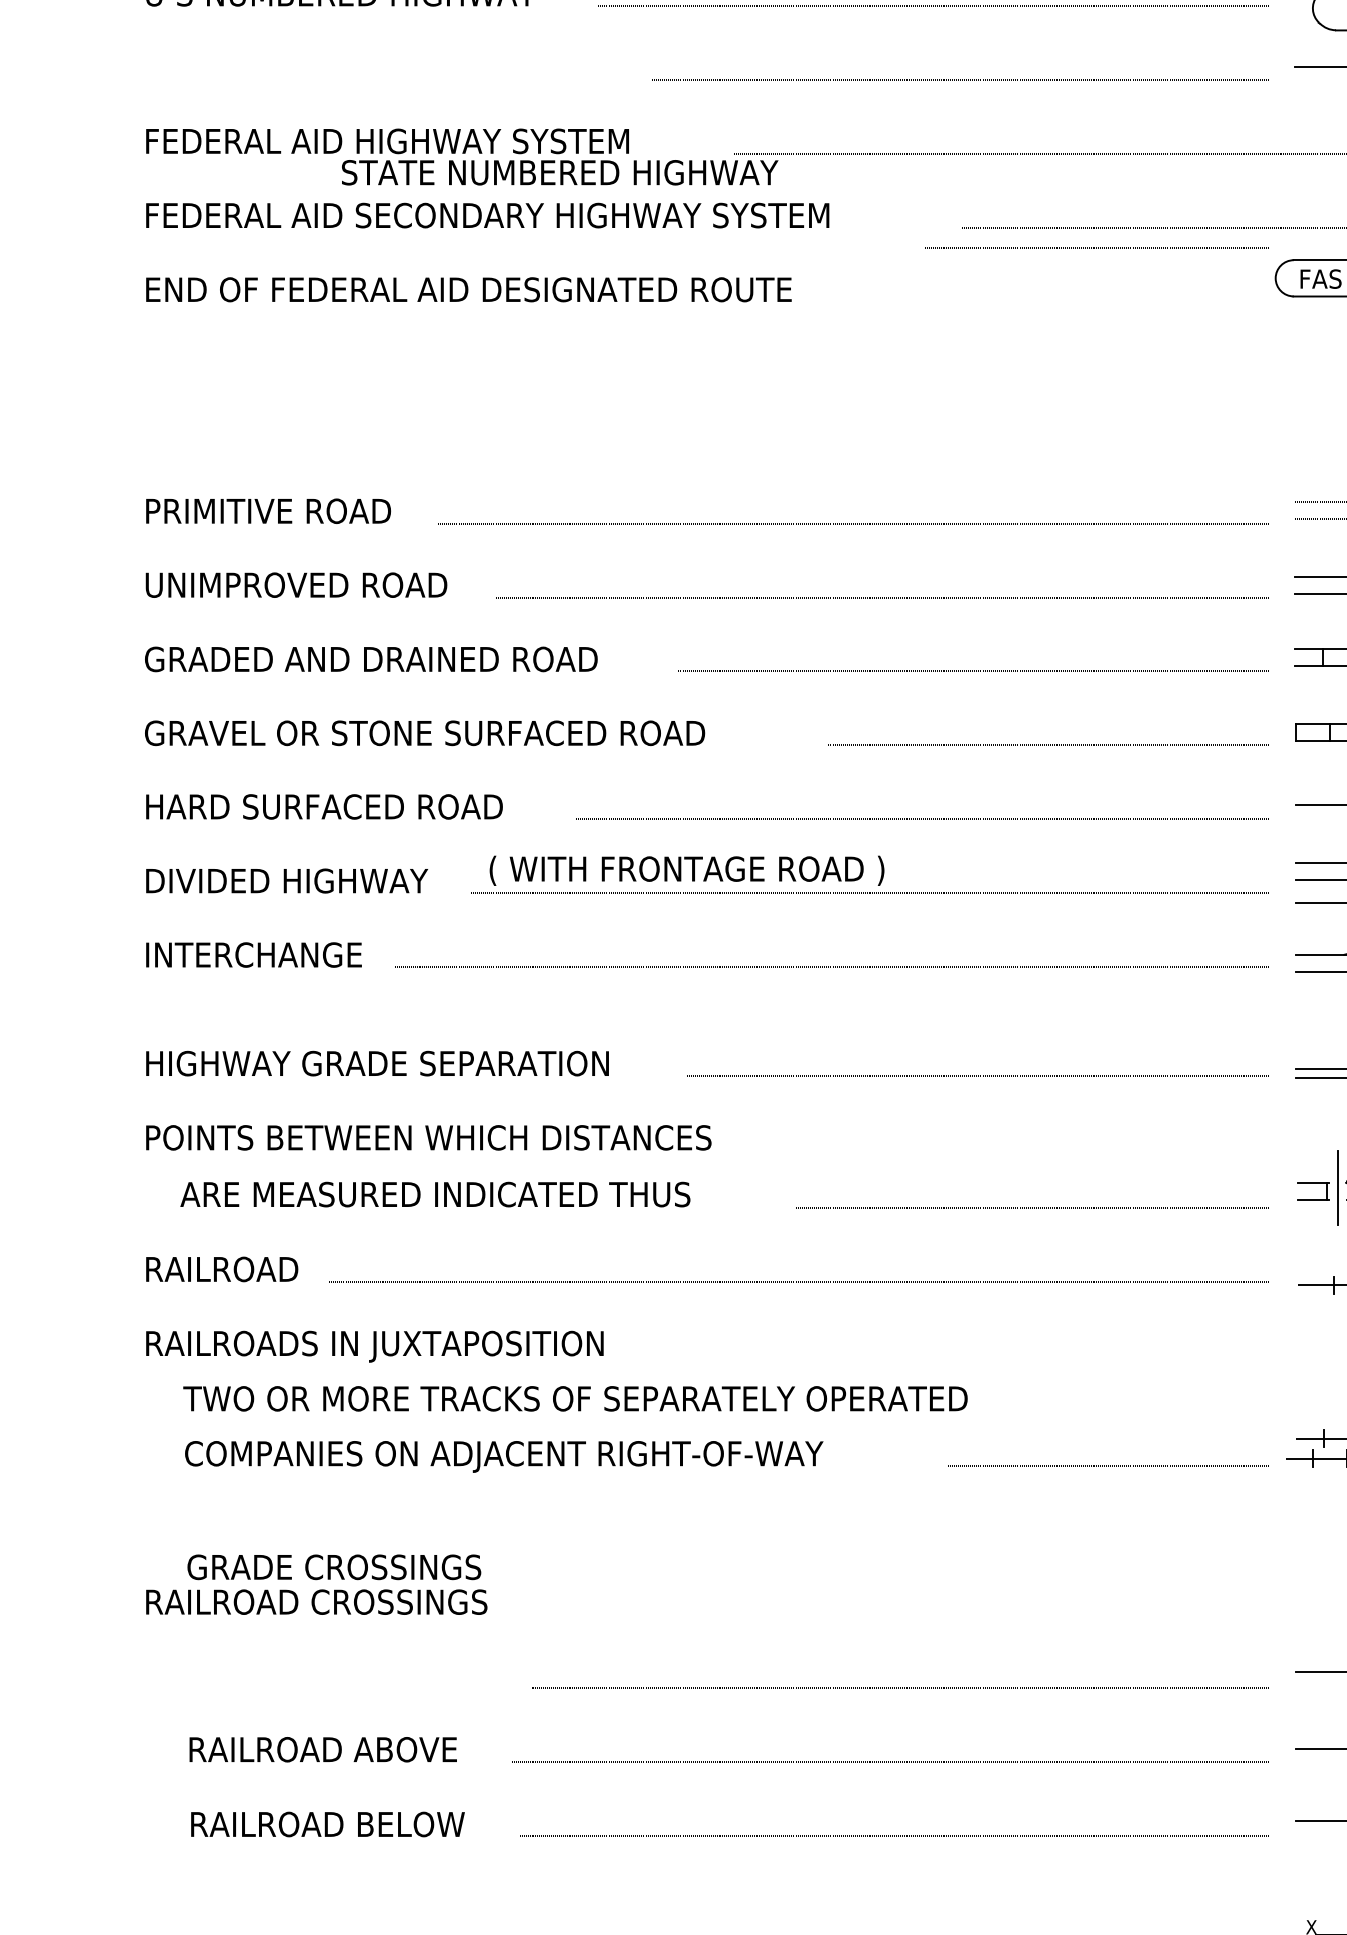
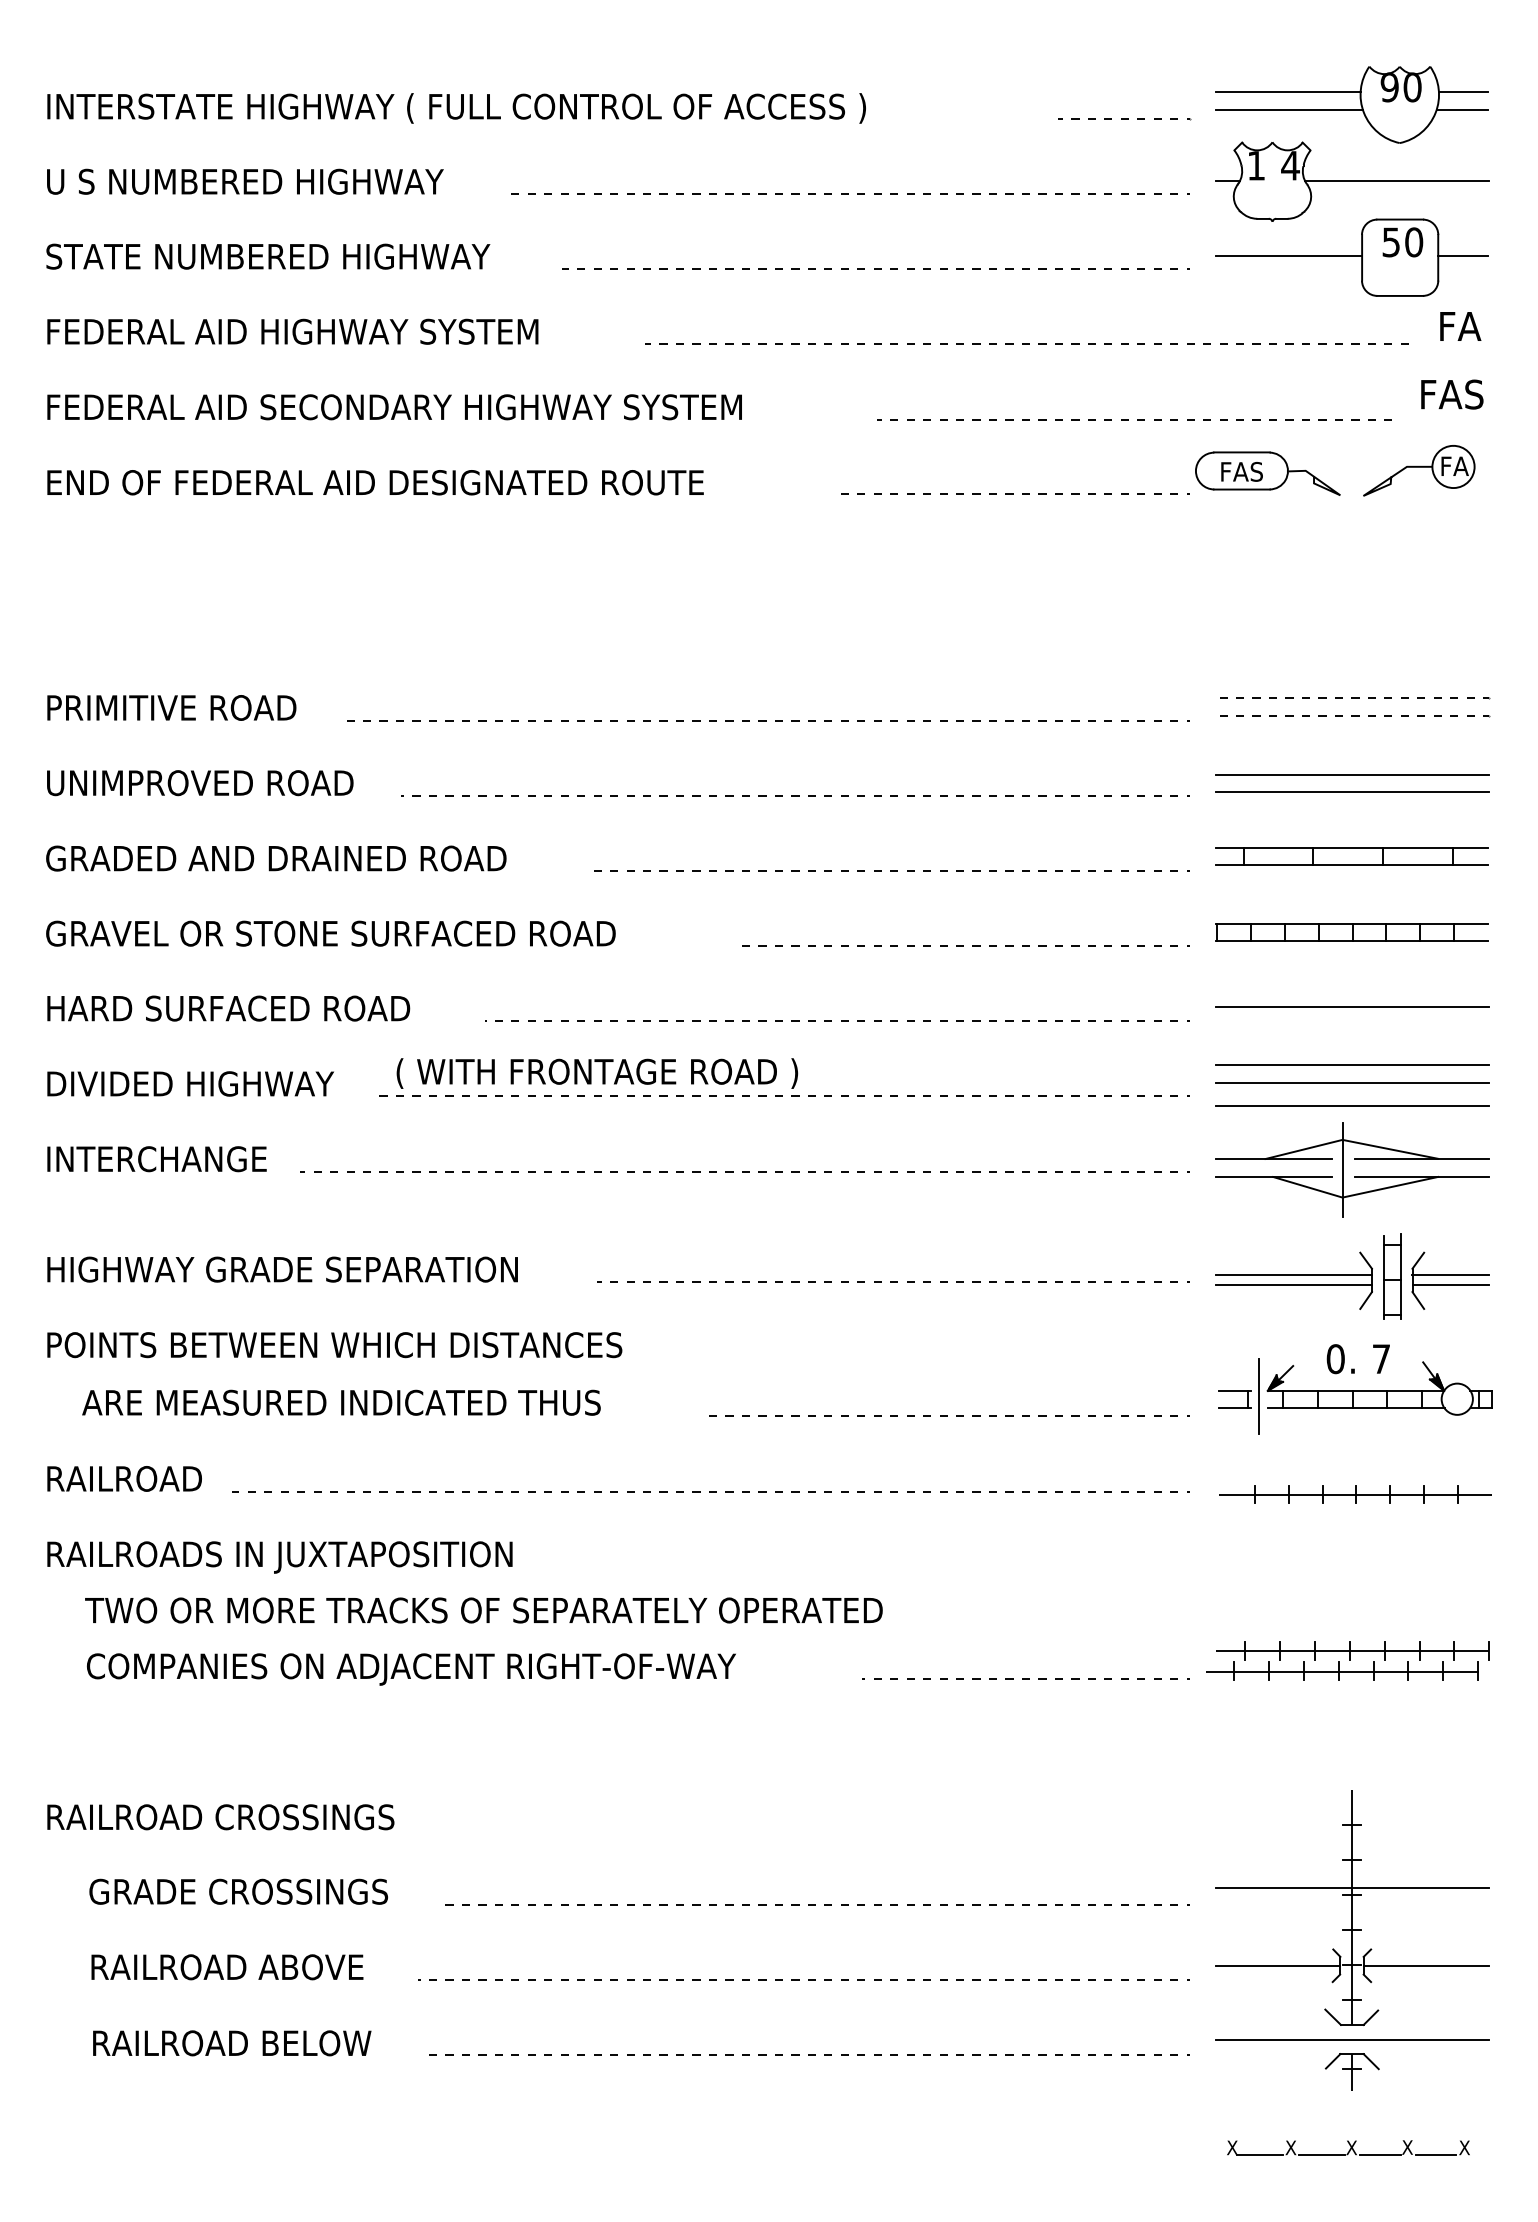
text: (560, 172) -> (268, 256), moved
line: (1096, 247) -> (1013, 493), moved
text: (334, 1567) -> (238, 1891), moved

